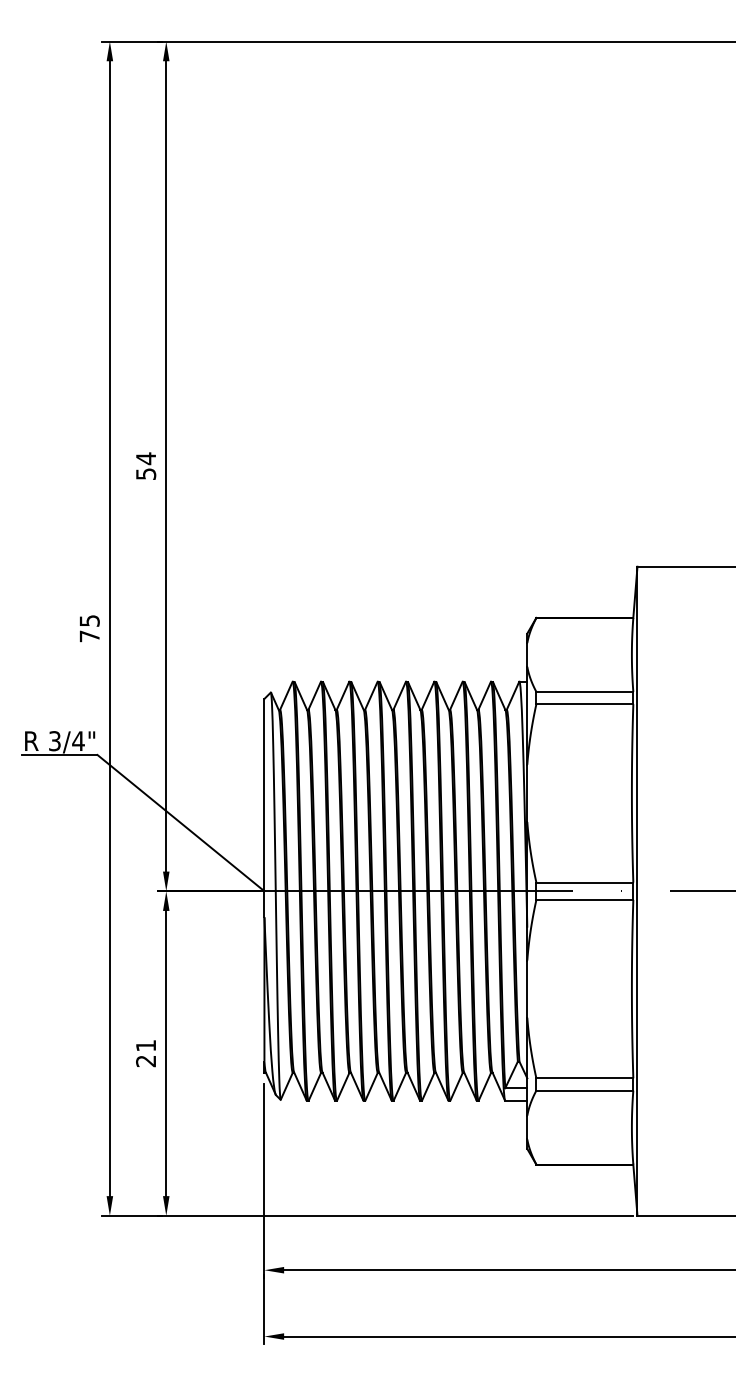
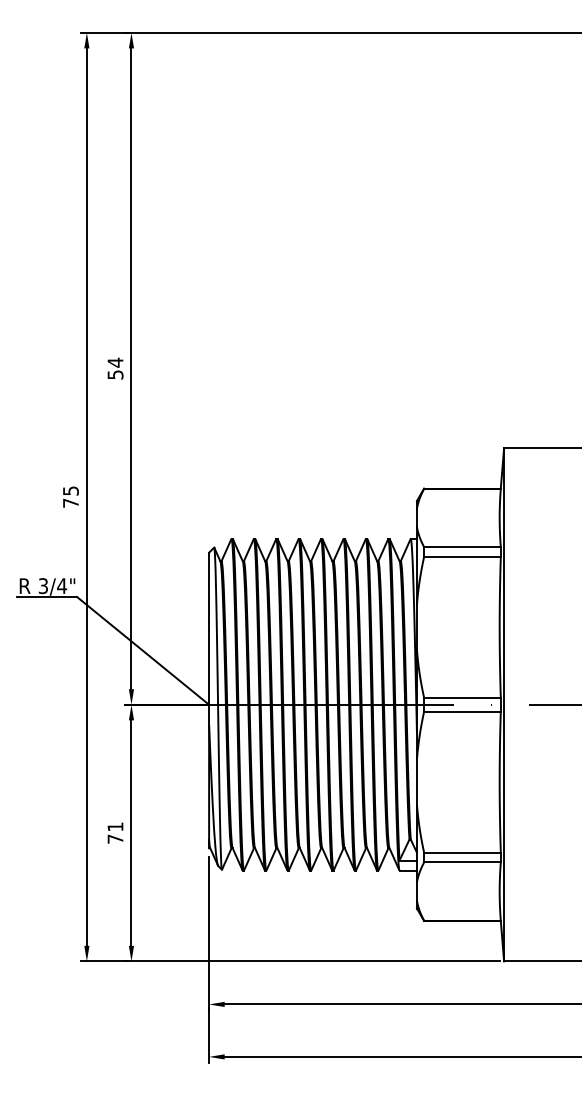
text: (146, 1060) -> (115, 838), 21 -> 71

